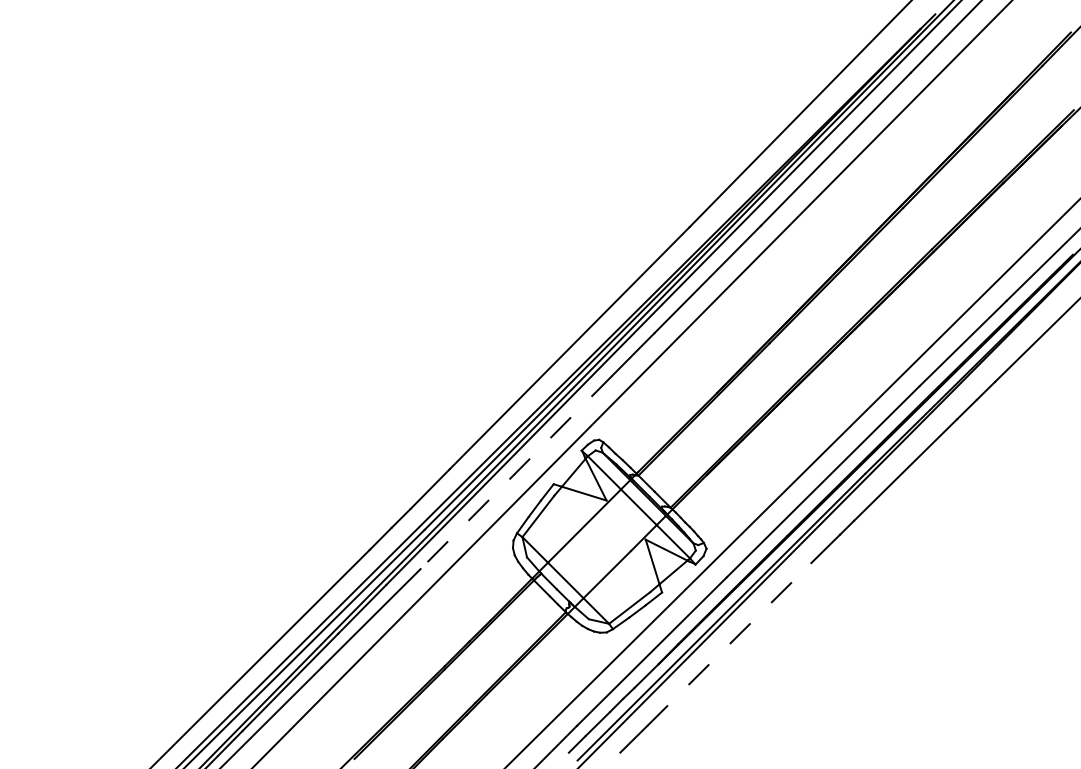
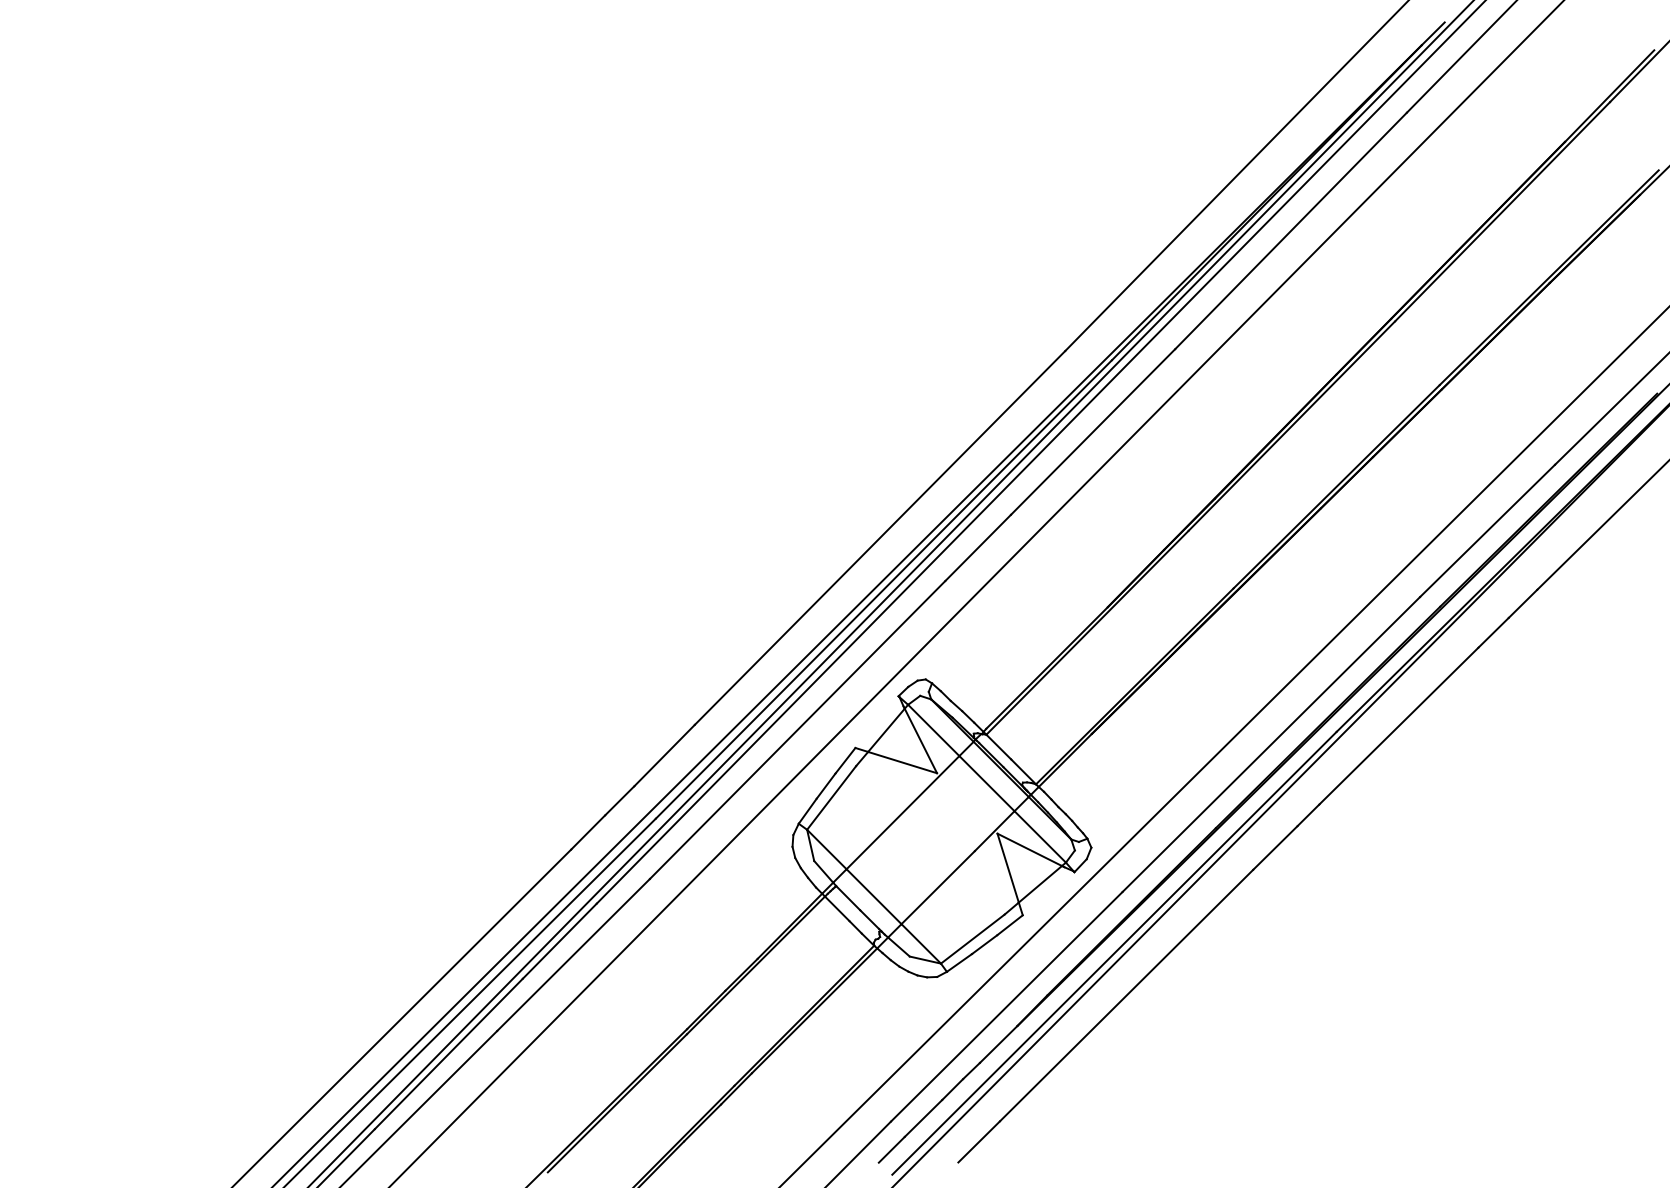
line: (516, 472) -> (797, 729), dashed -> solid
line: (729, 644) -> (1126, 995), dashed -> solid

